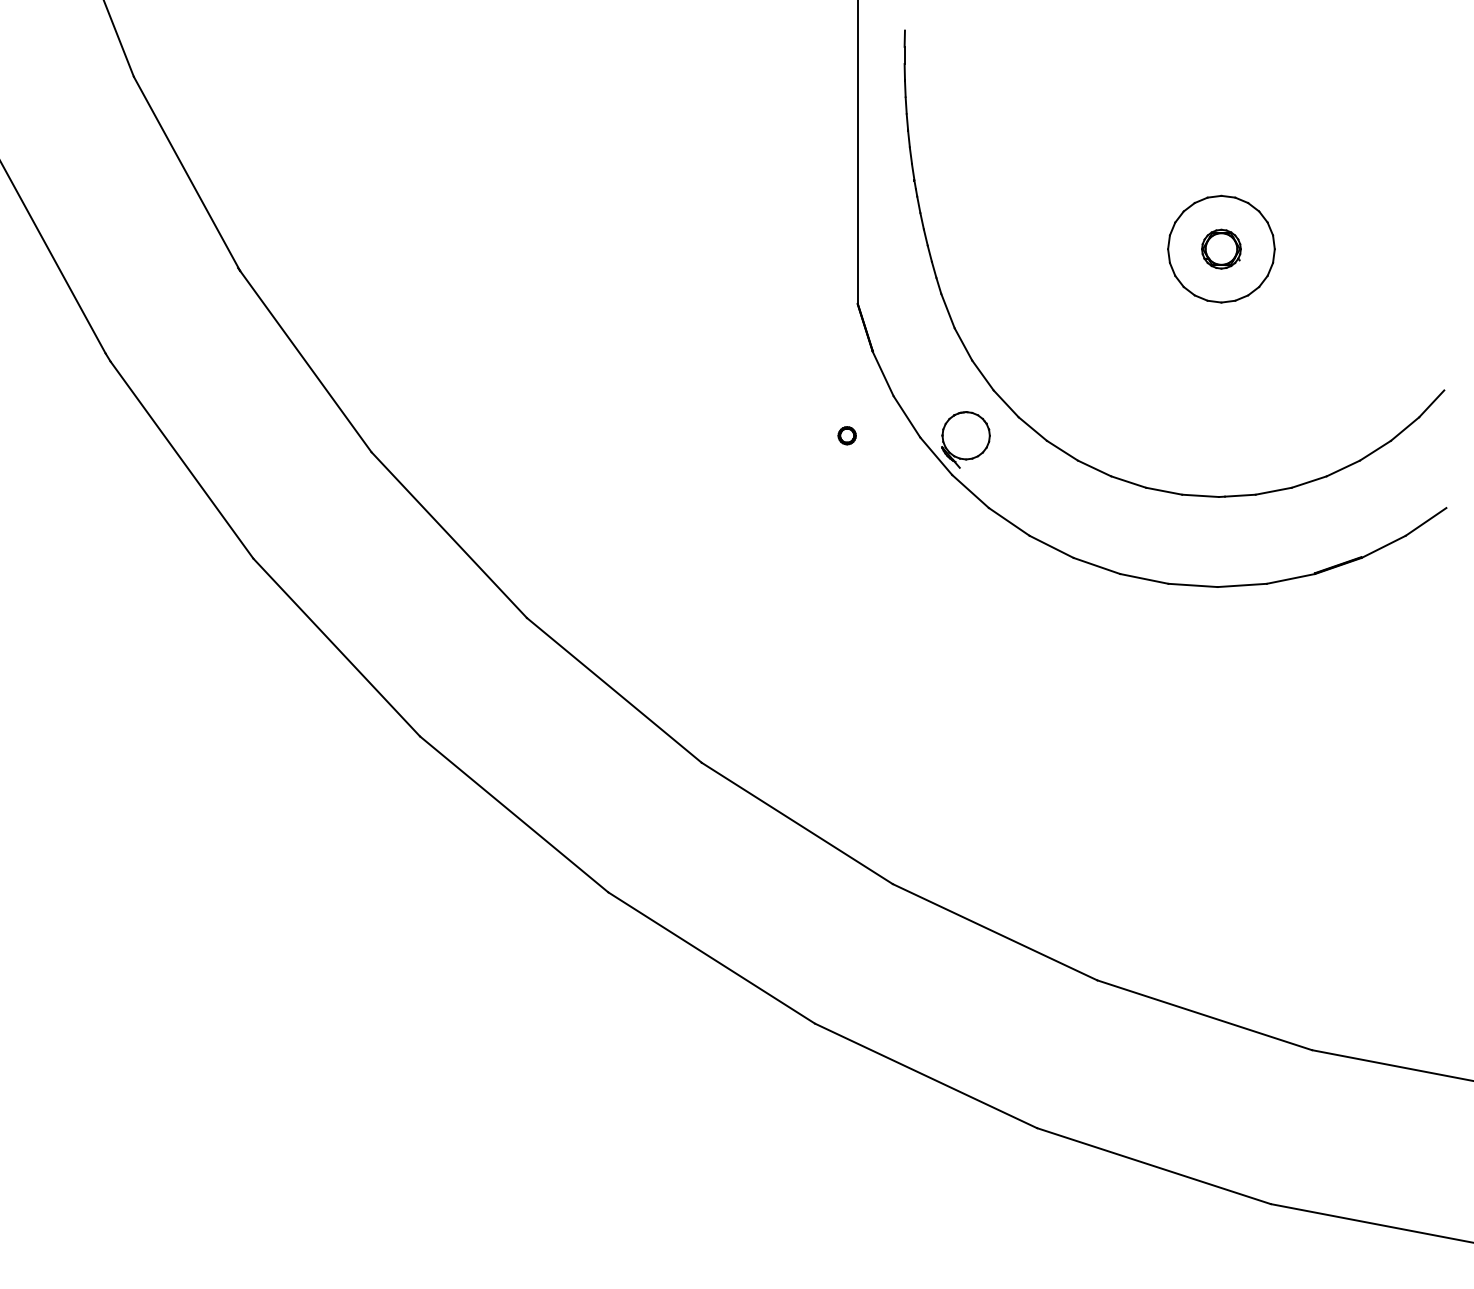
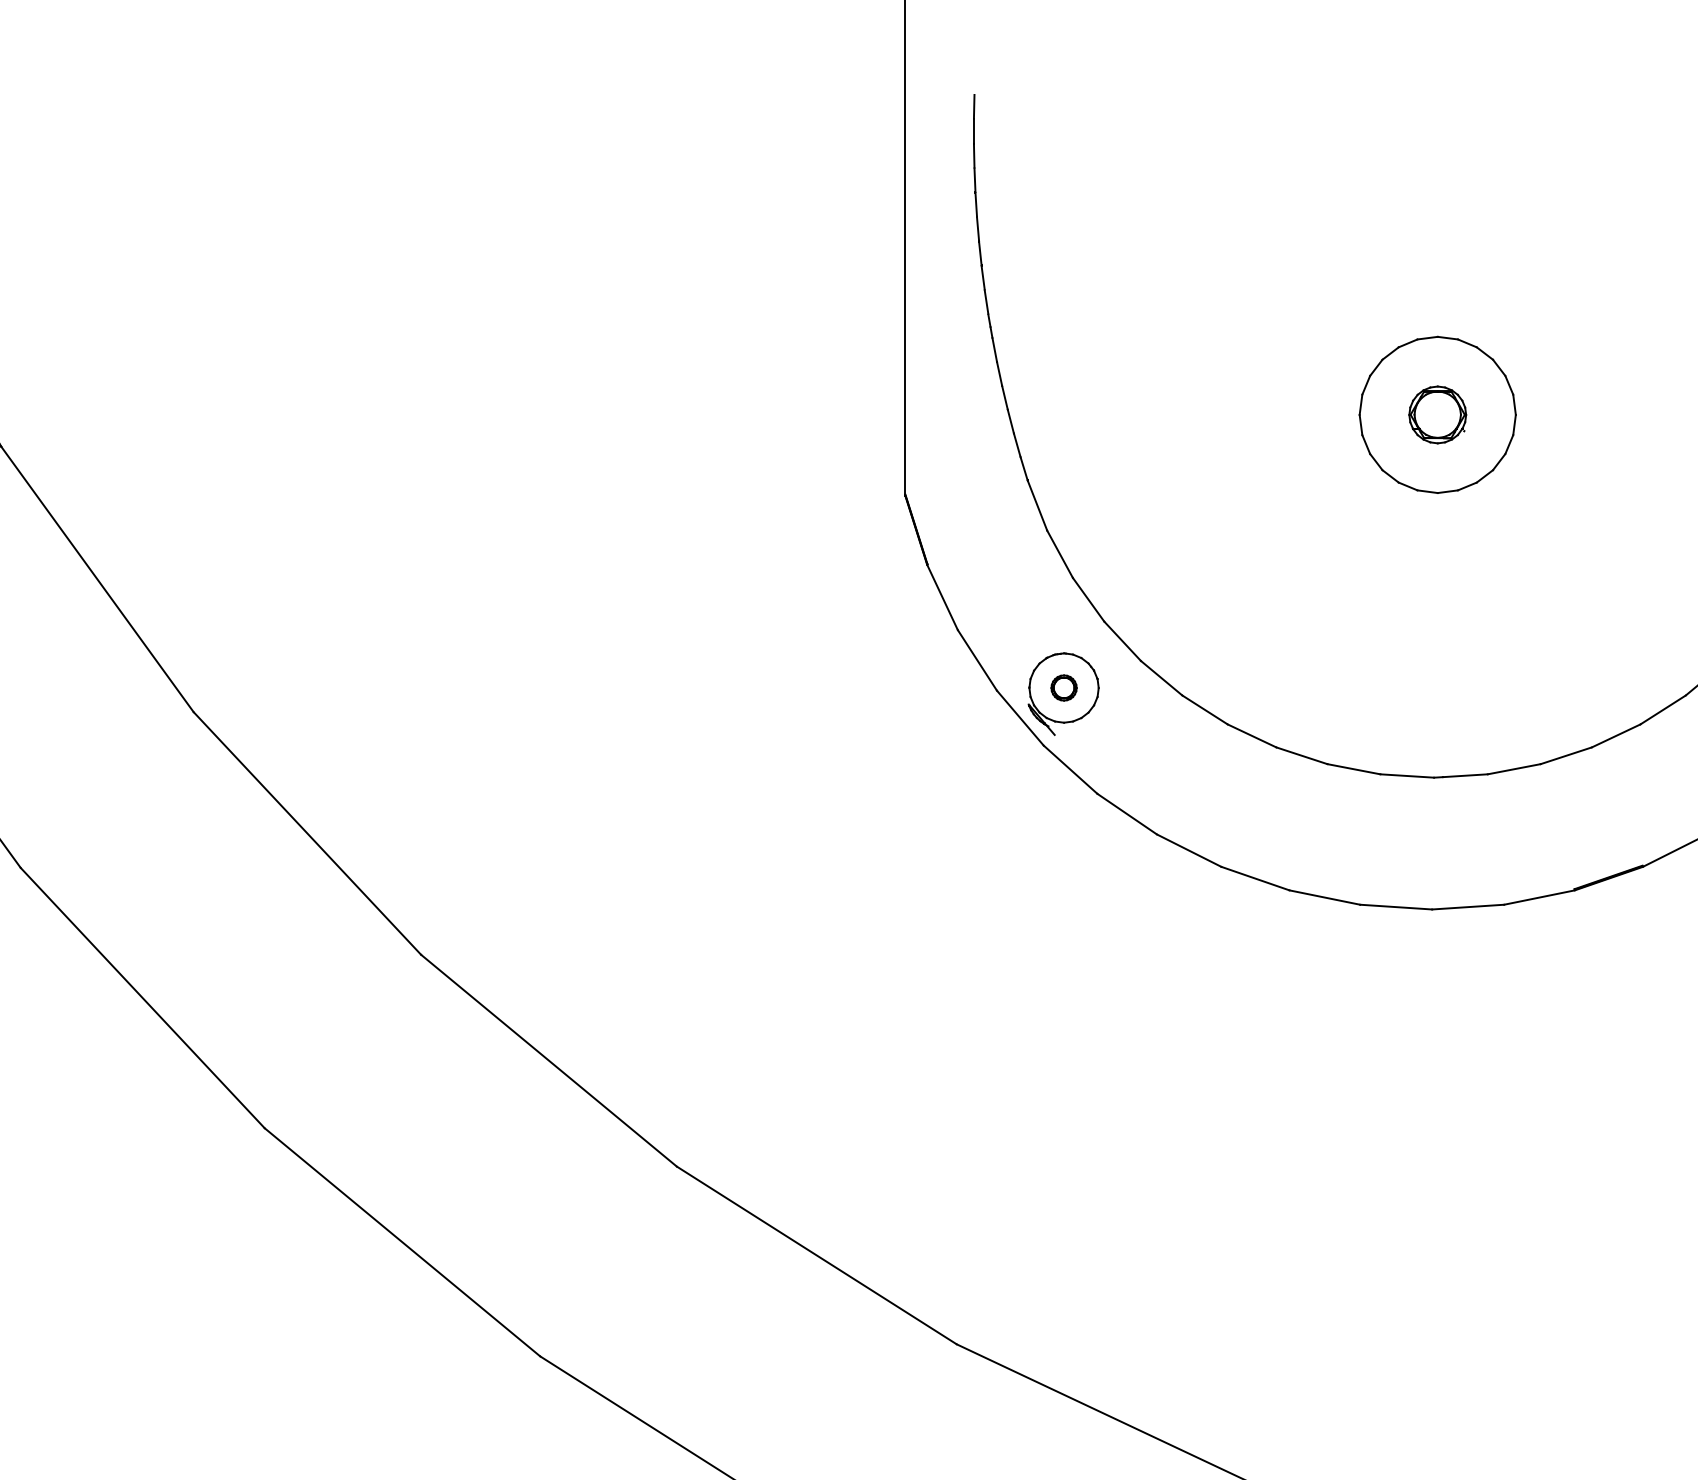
part: (846, 435) -> (1063, 687), moved

